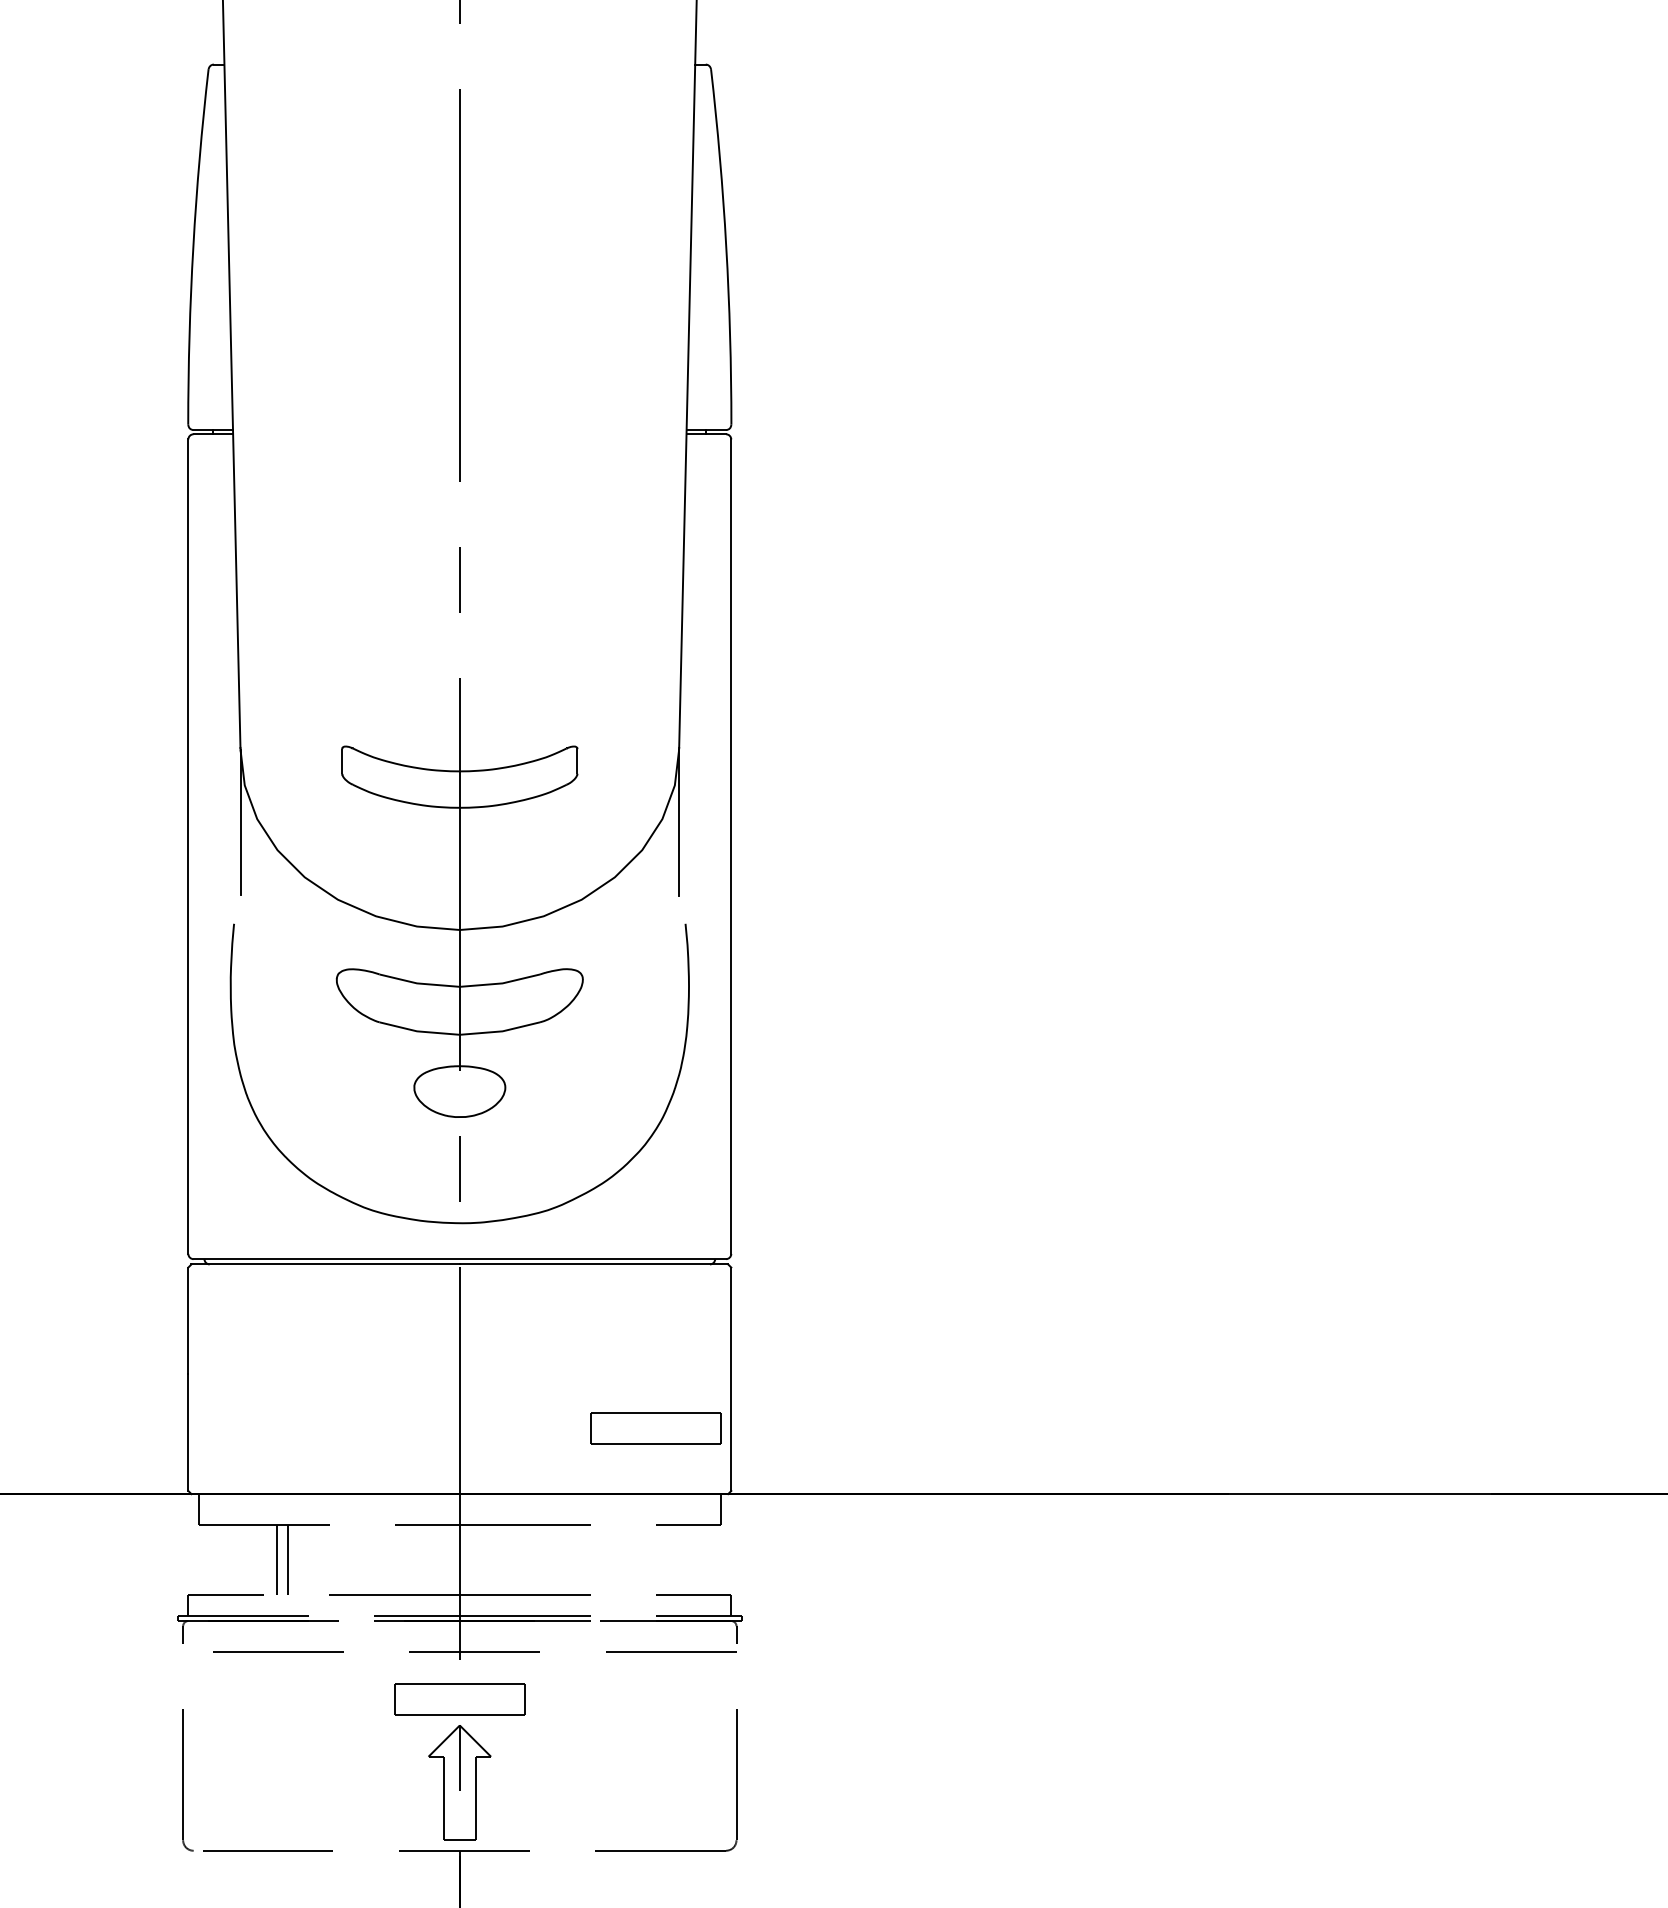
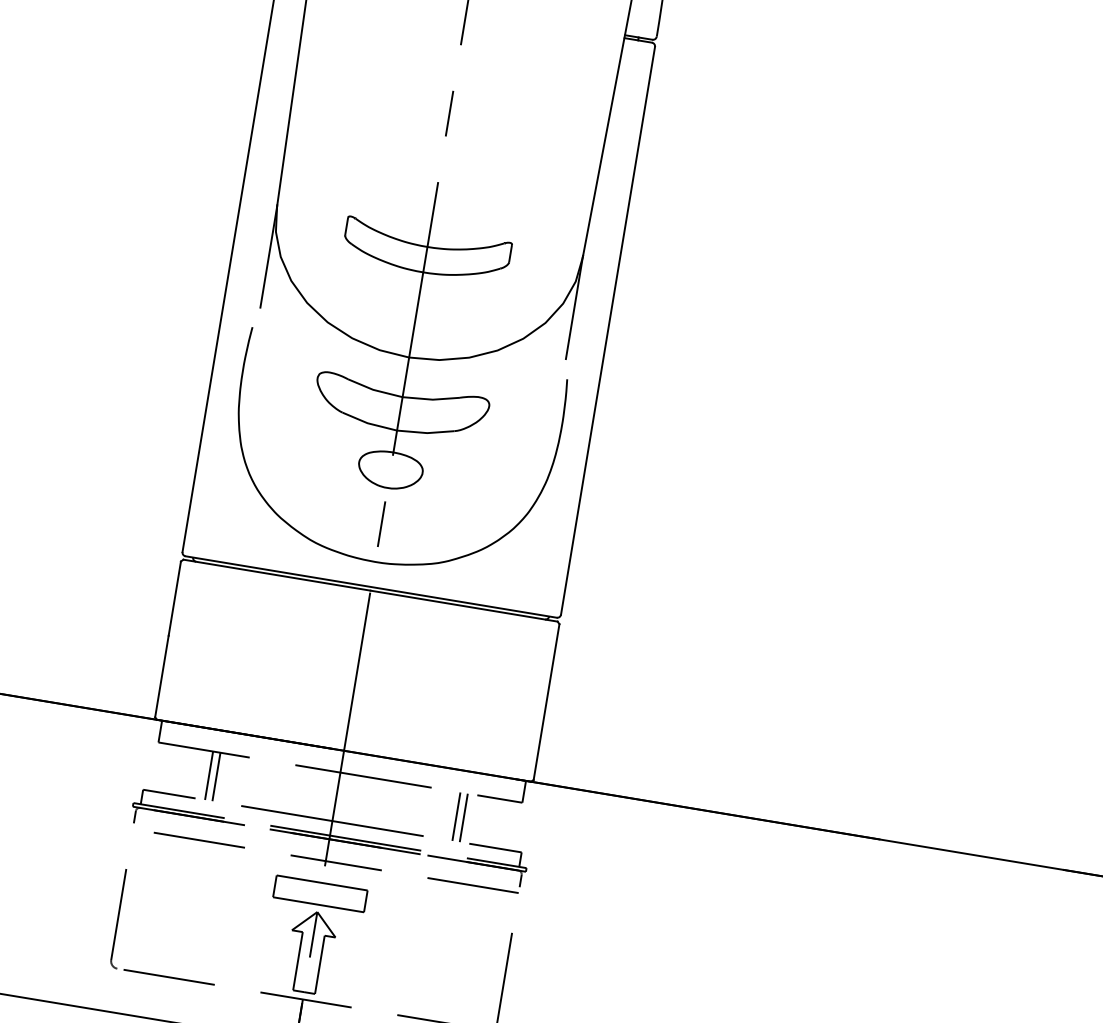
part: (655, 1428) -> (488, 727), removed
line: (631, 1559) -> (456, 816), added
line: (642, 1559) -> (463, 817), added

